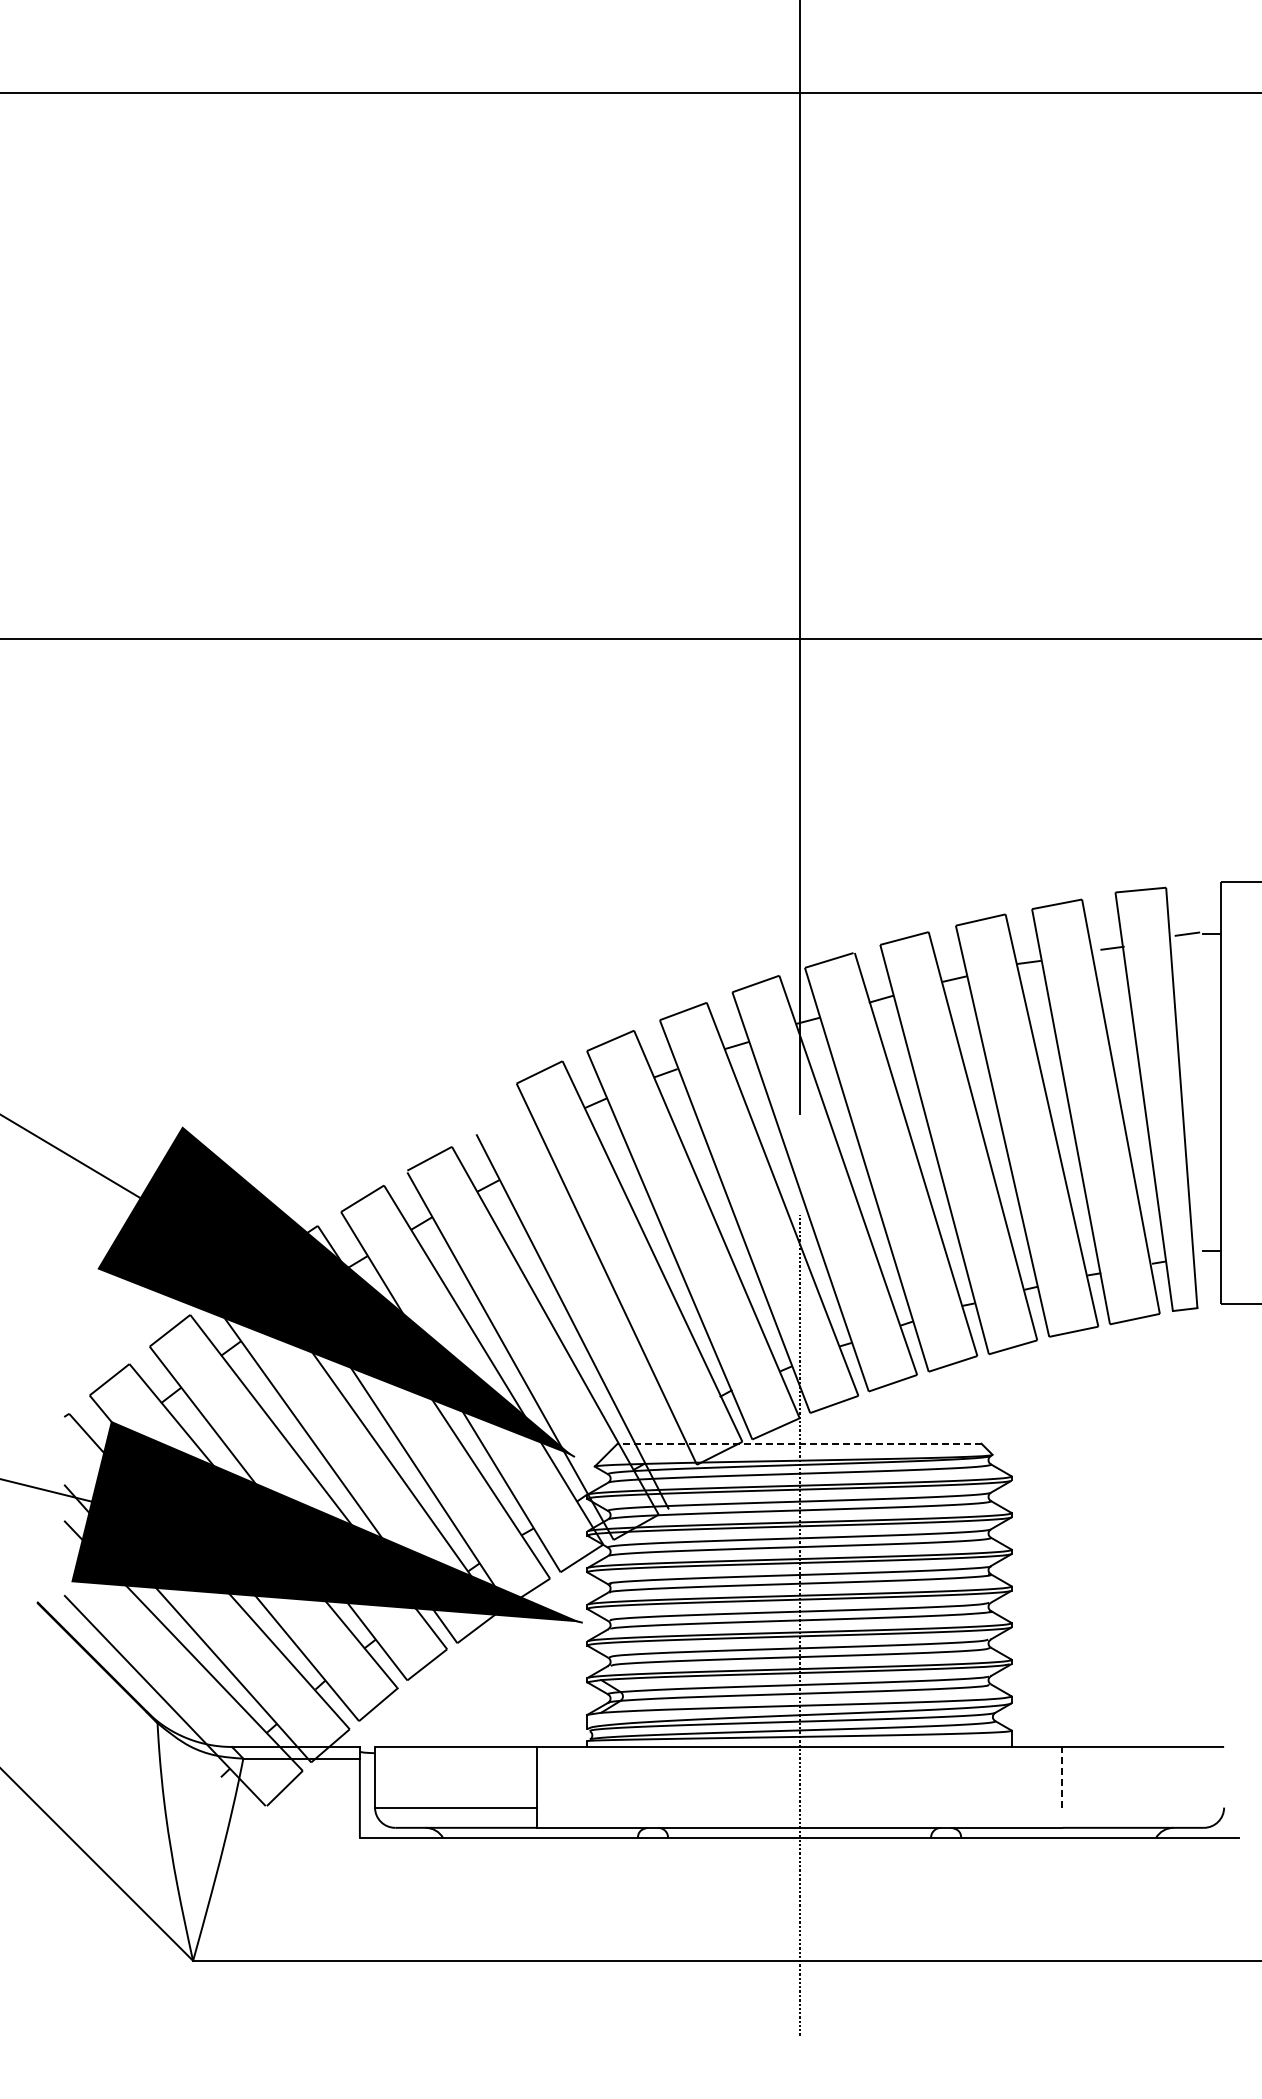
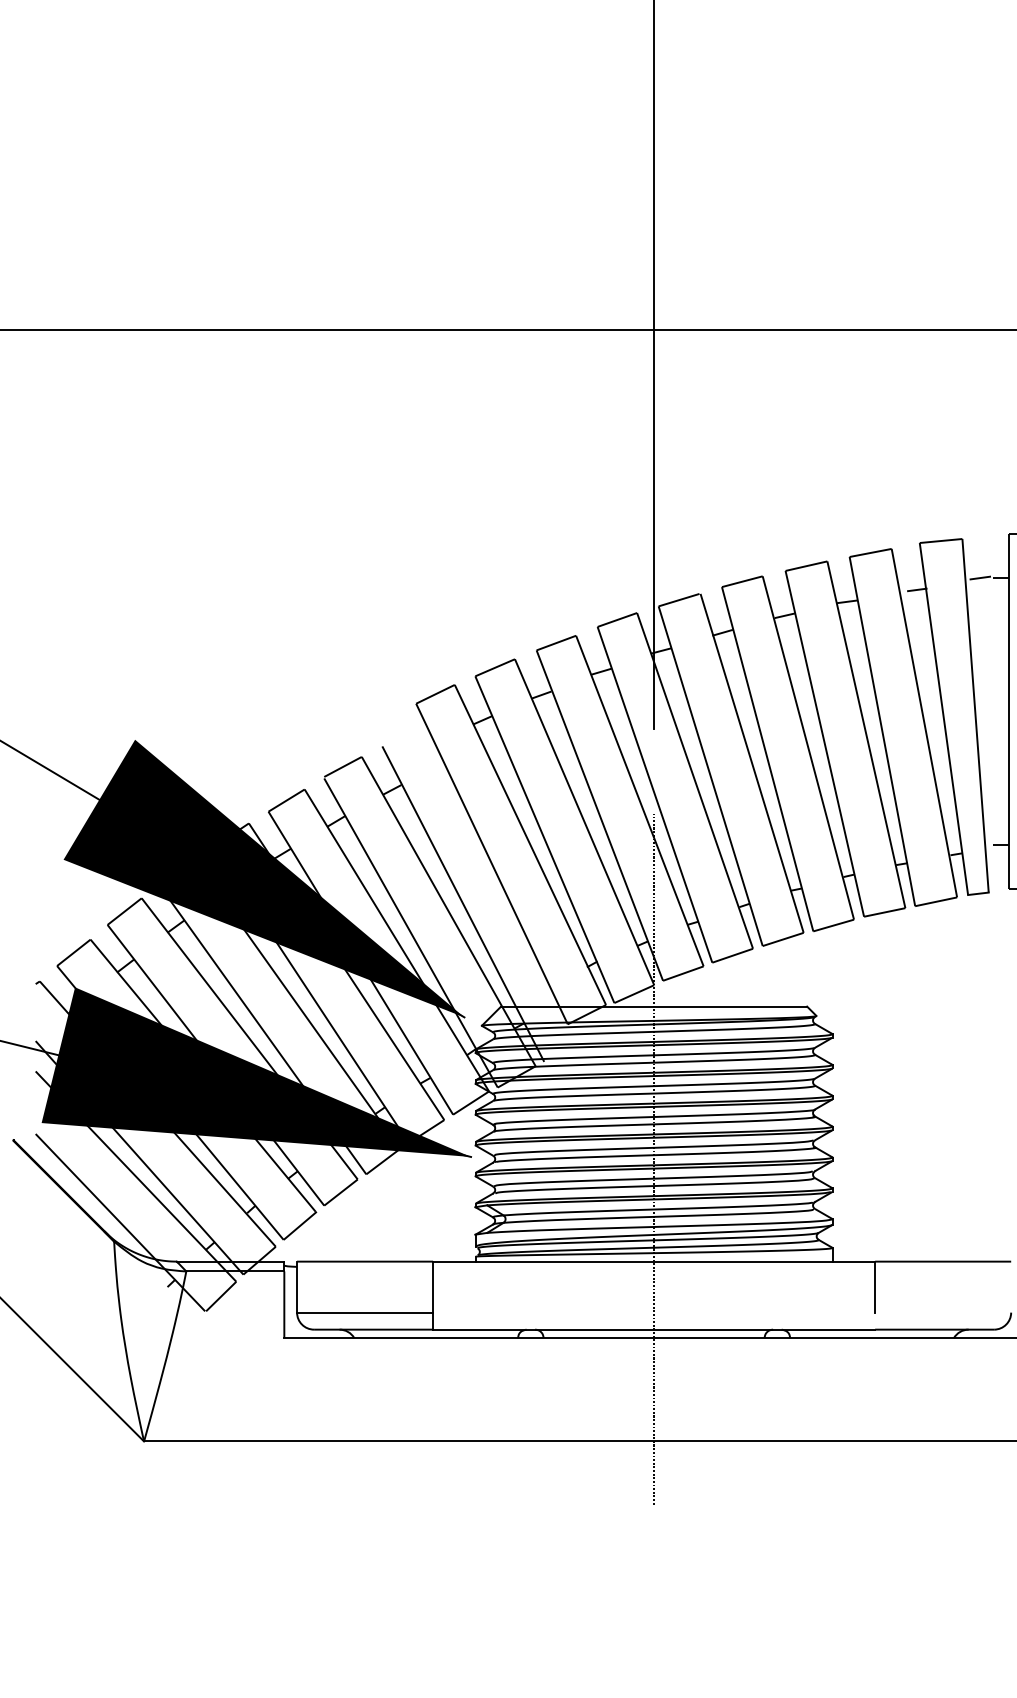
line: (799, 1443) -> (654, 1006), dashed -> solid
line: (1062, 1776) -> (875, 1286), dashed -> solid

